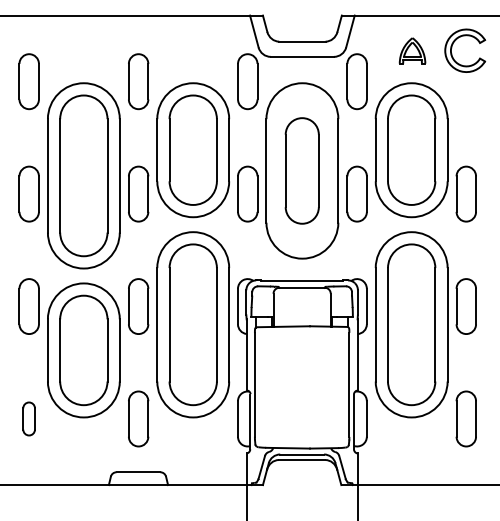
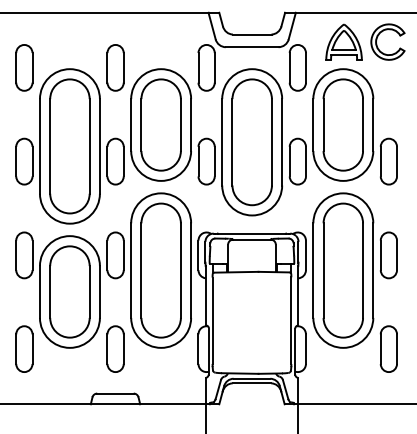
part: (412, 50) -> (344, 41), size x1.67
part: (301, 170) -> (251, 141), size x1.43
part: (28, 418) -> (23, 348), size x1.67

